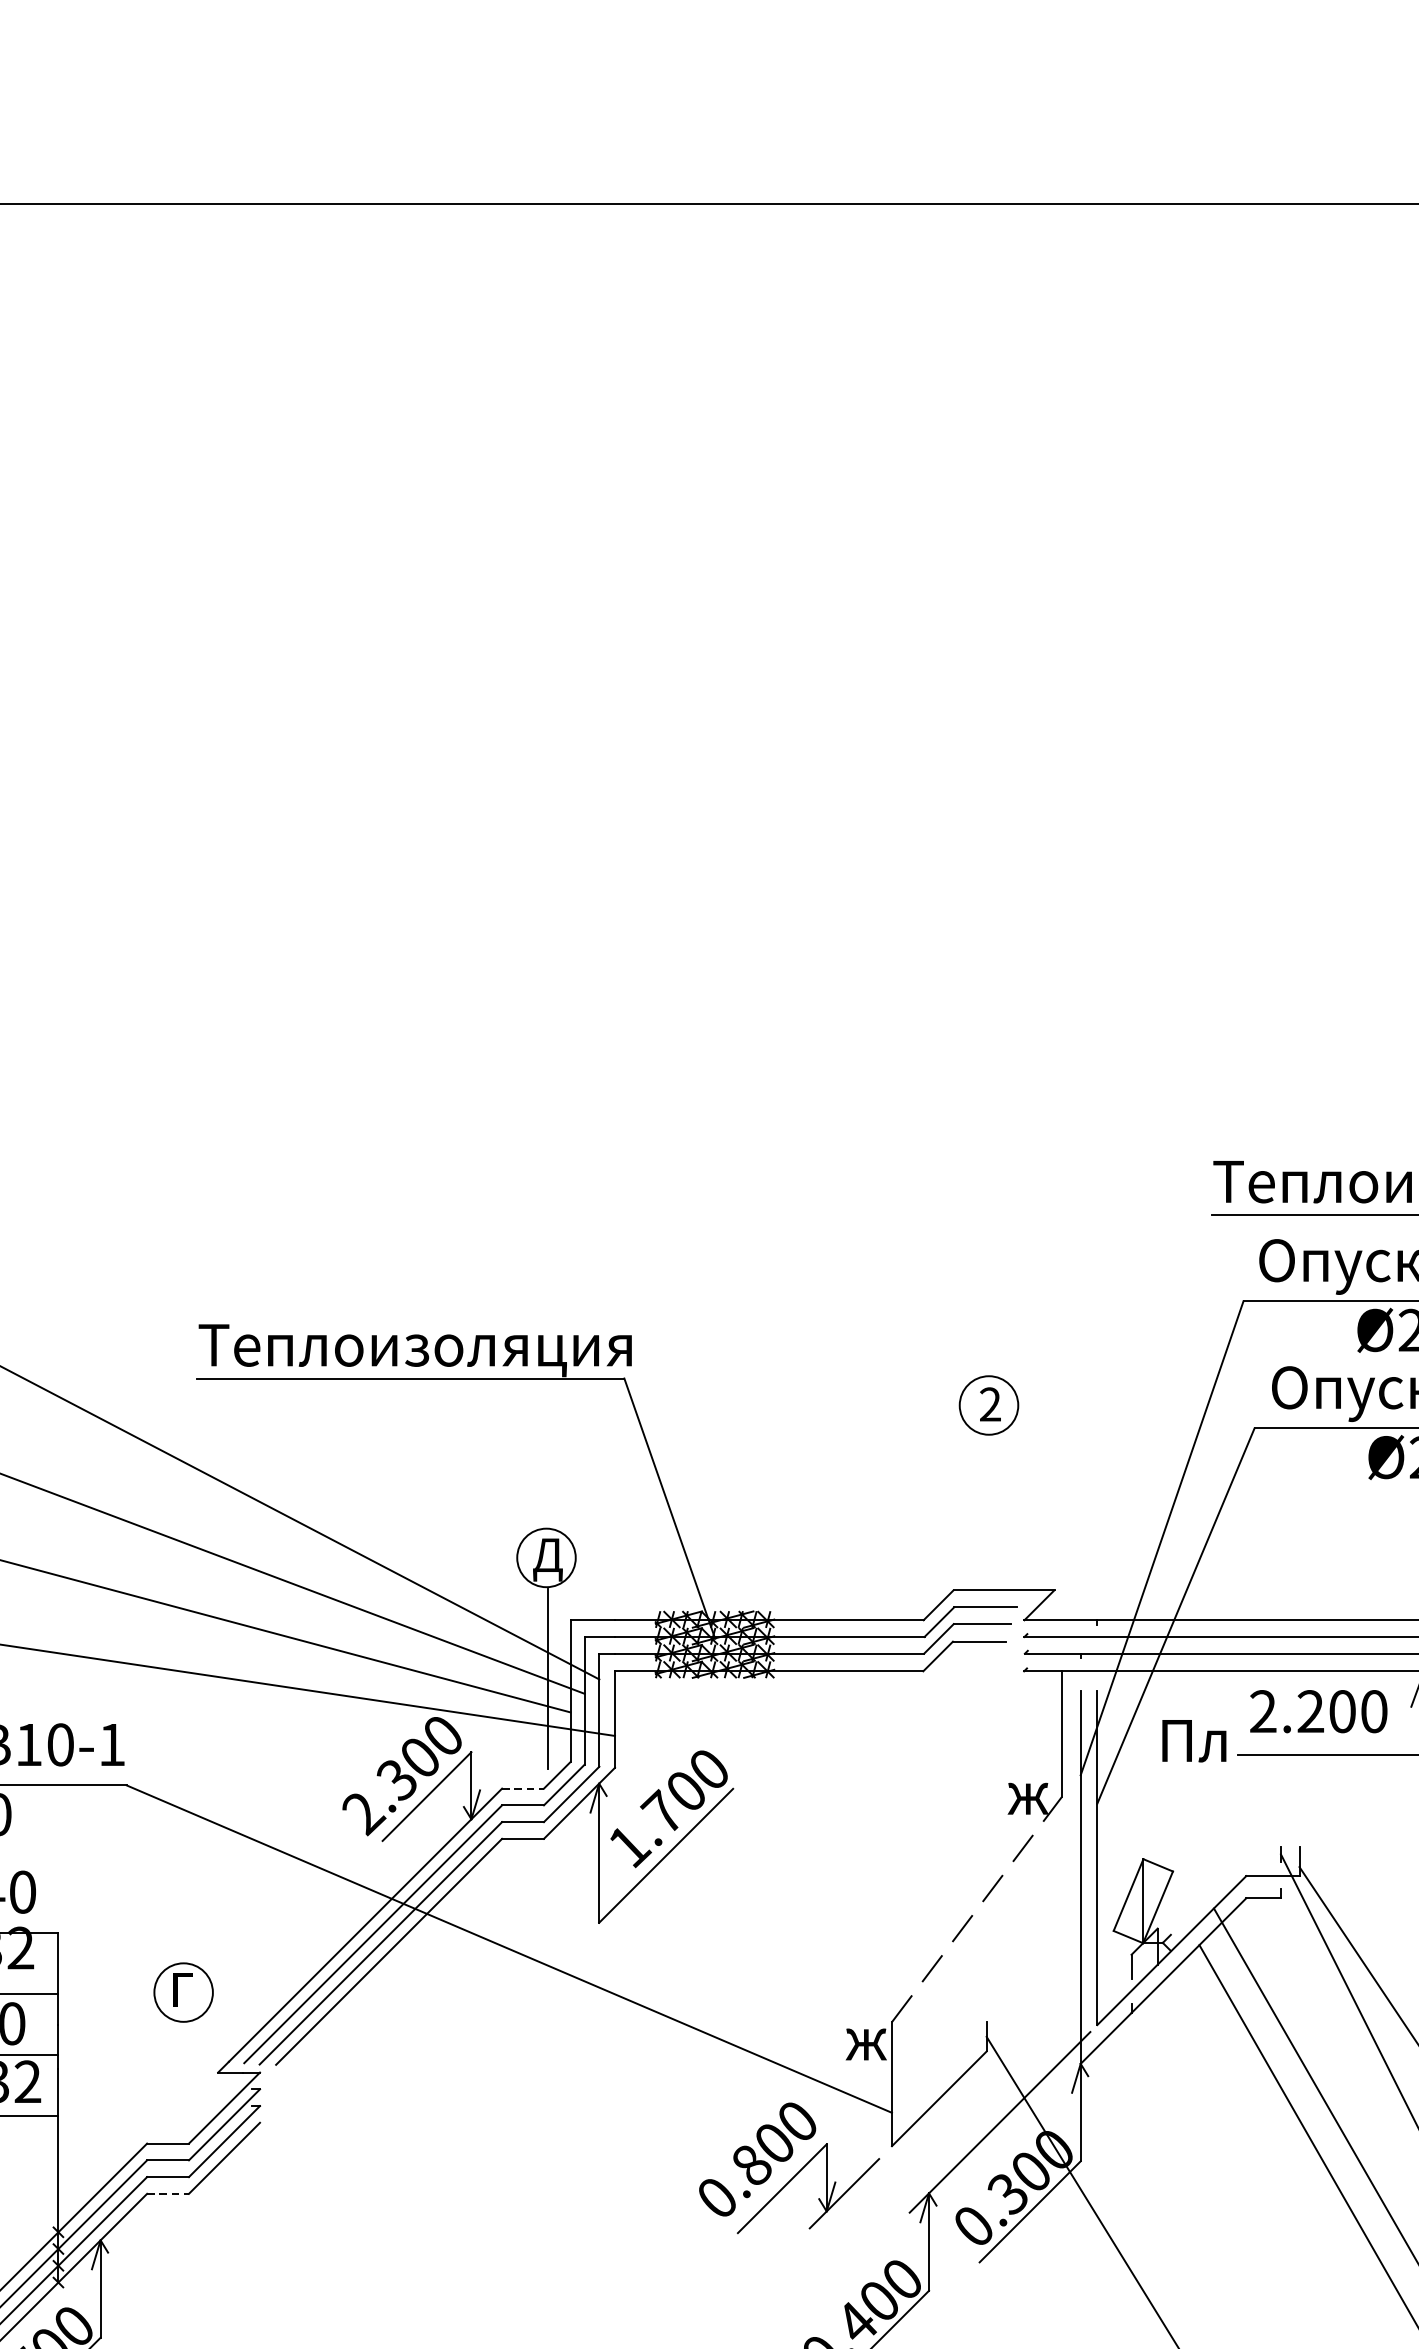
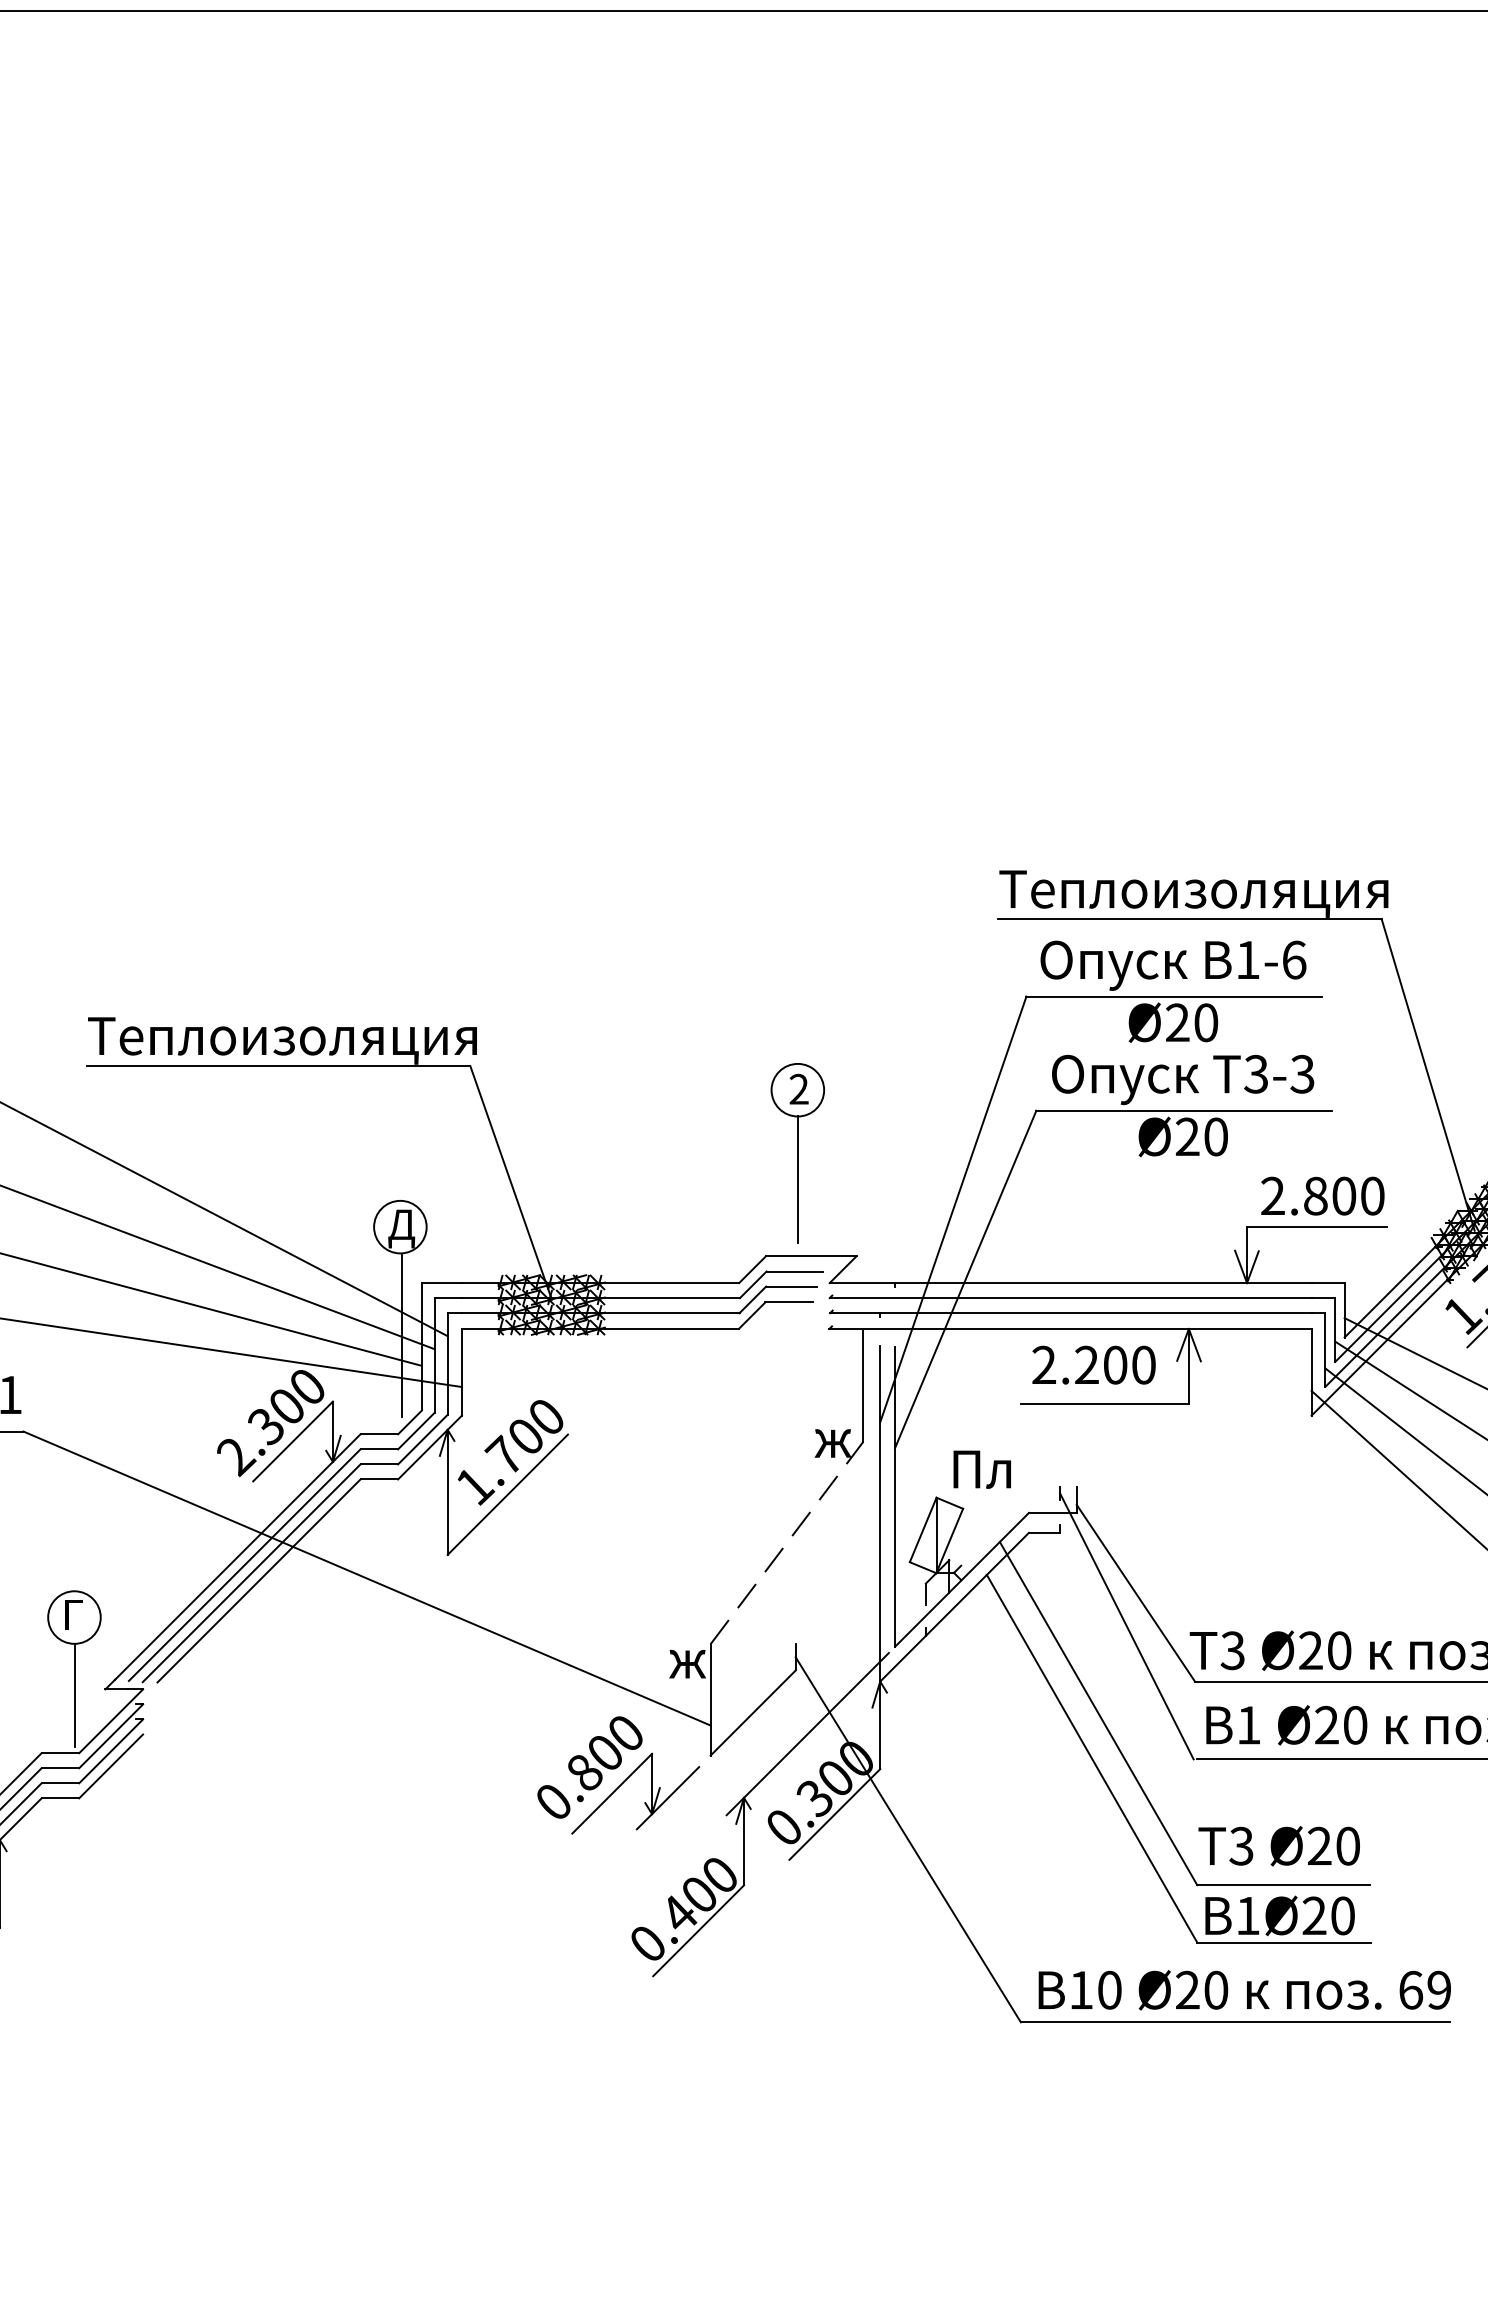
line: (988, 1504) -> (797, 1179), added
text: (1193, 1740) -> (981, 1469), moved
line: (523, 1788) -> (379, 1434), dashed -> solid
line: (183, 2078) -> (74, 1694), added
line: (168, 2194) -> (60, 1798), dashed -> solid

